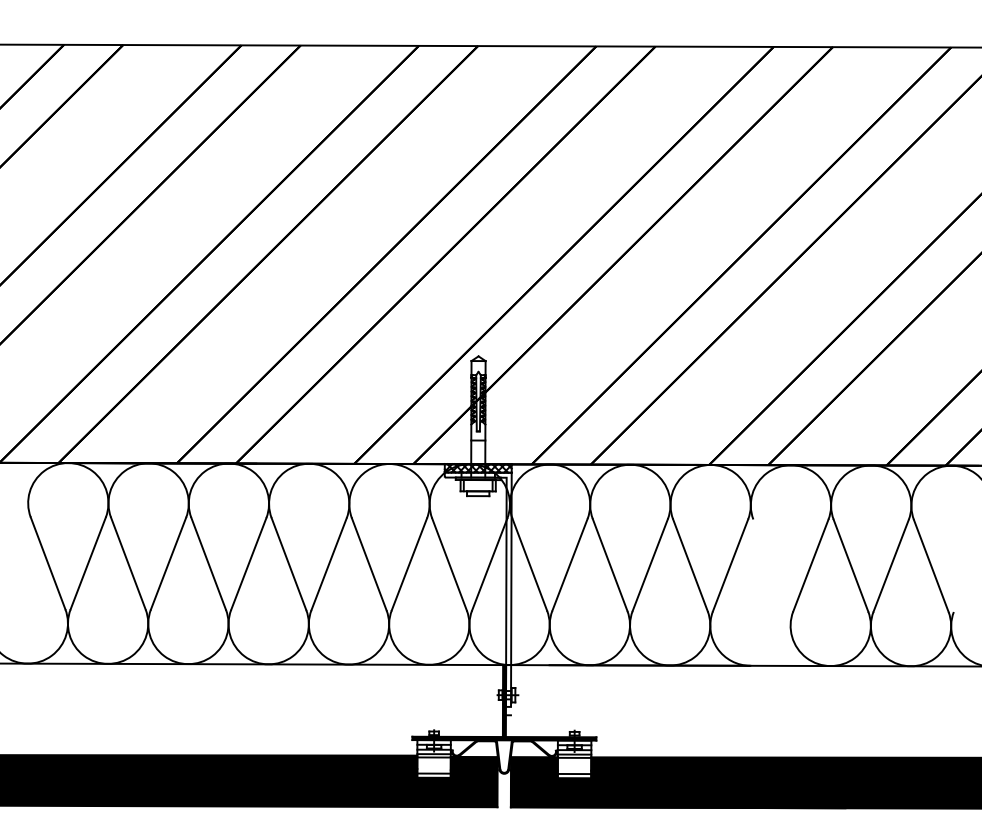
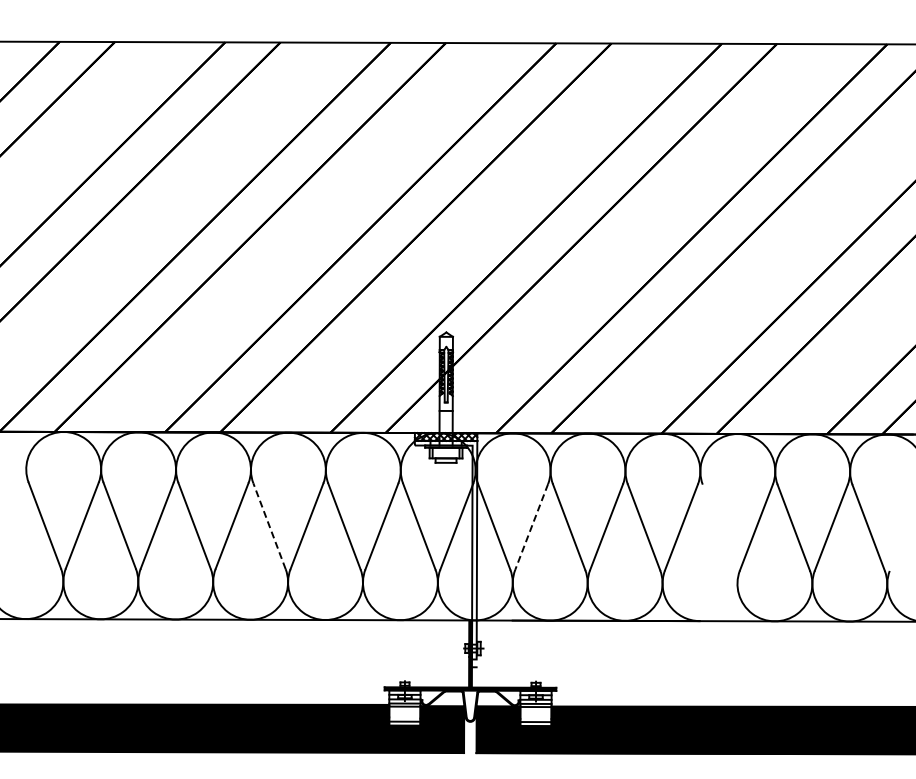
line: (288, 564) -> (269, 526), solid -> dashed
line: (569, 565) -> (531, 527), solid -> dashed

